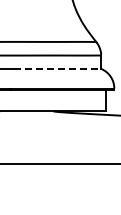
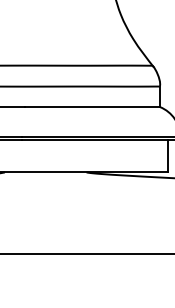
line: (57, 68) -> (93, 106), dashed -> solid

